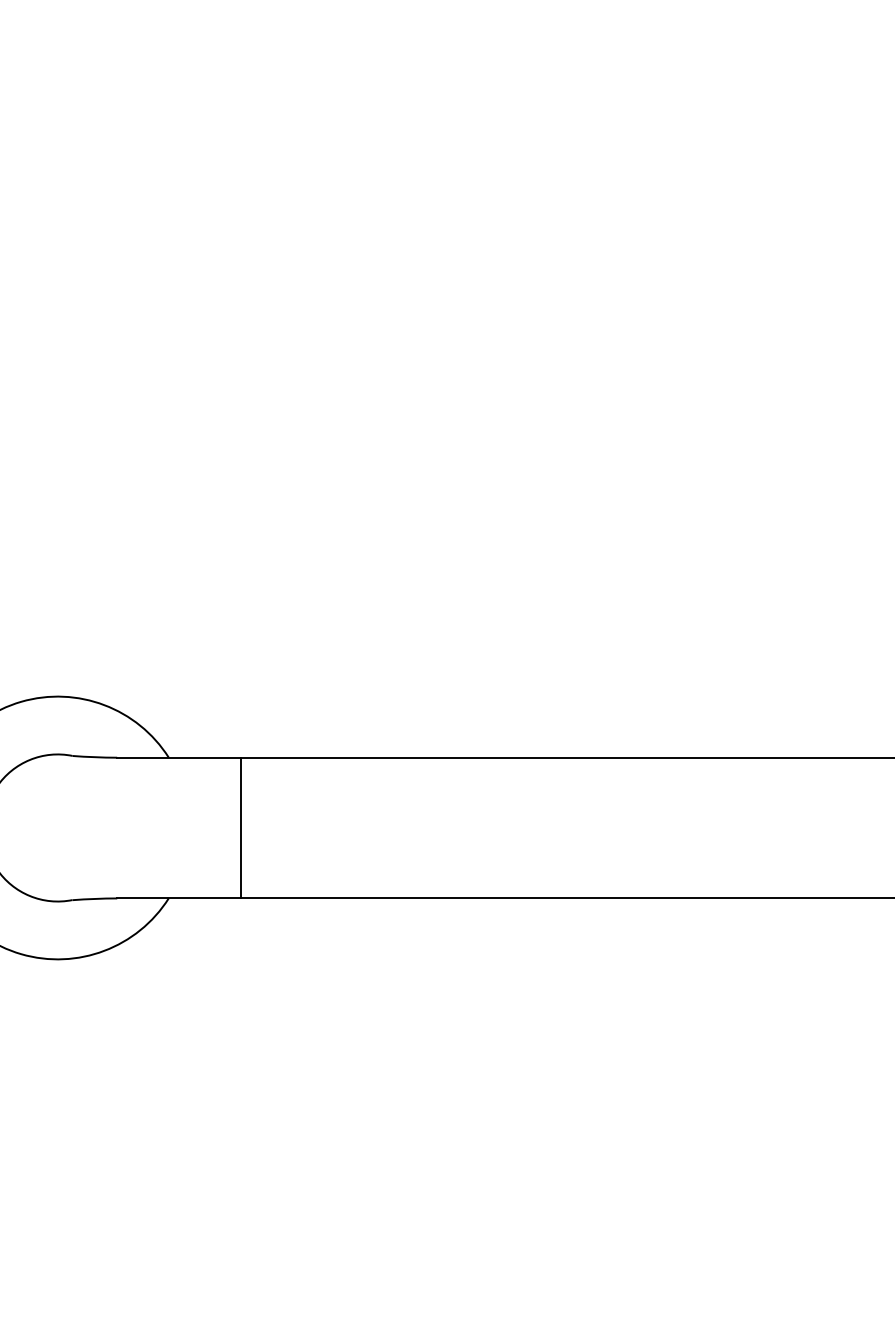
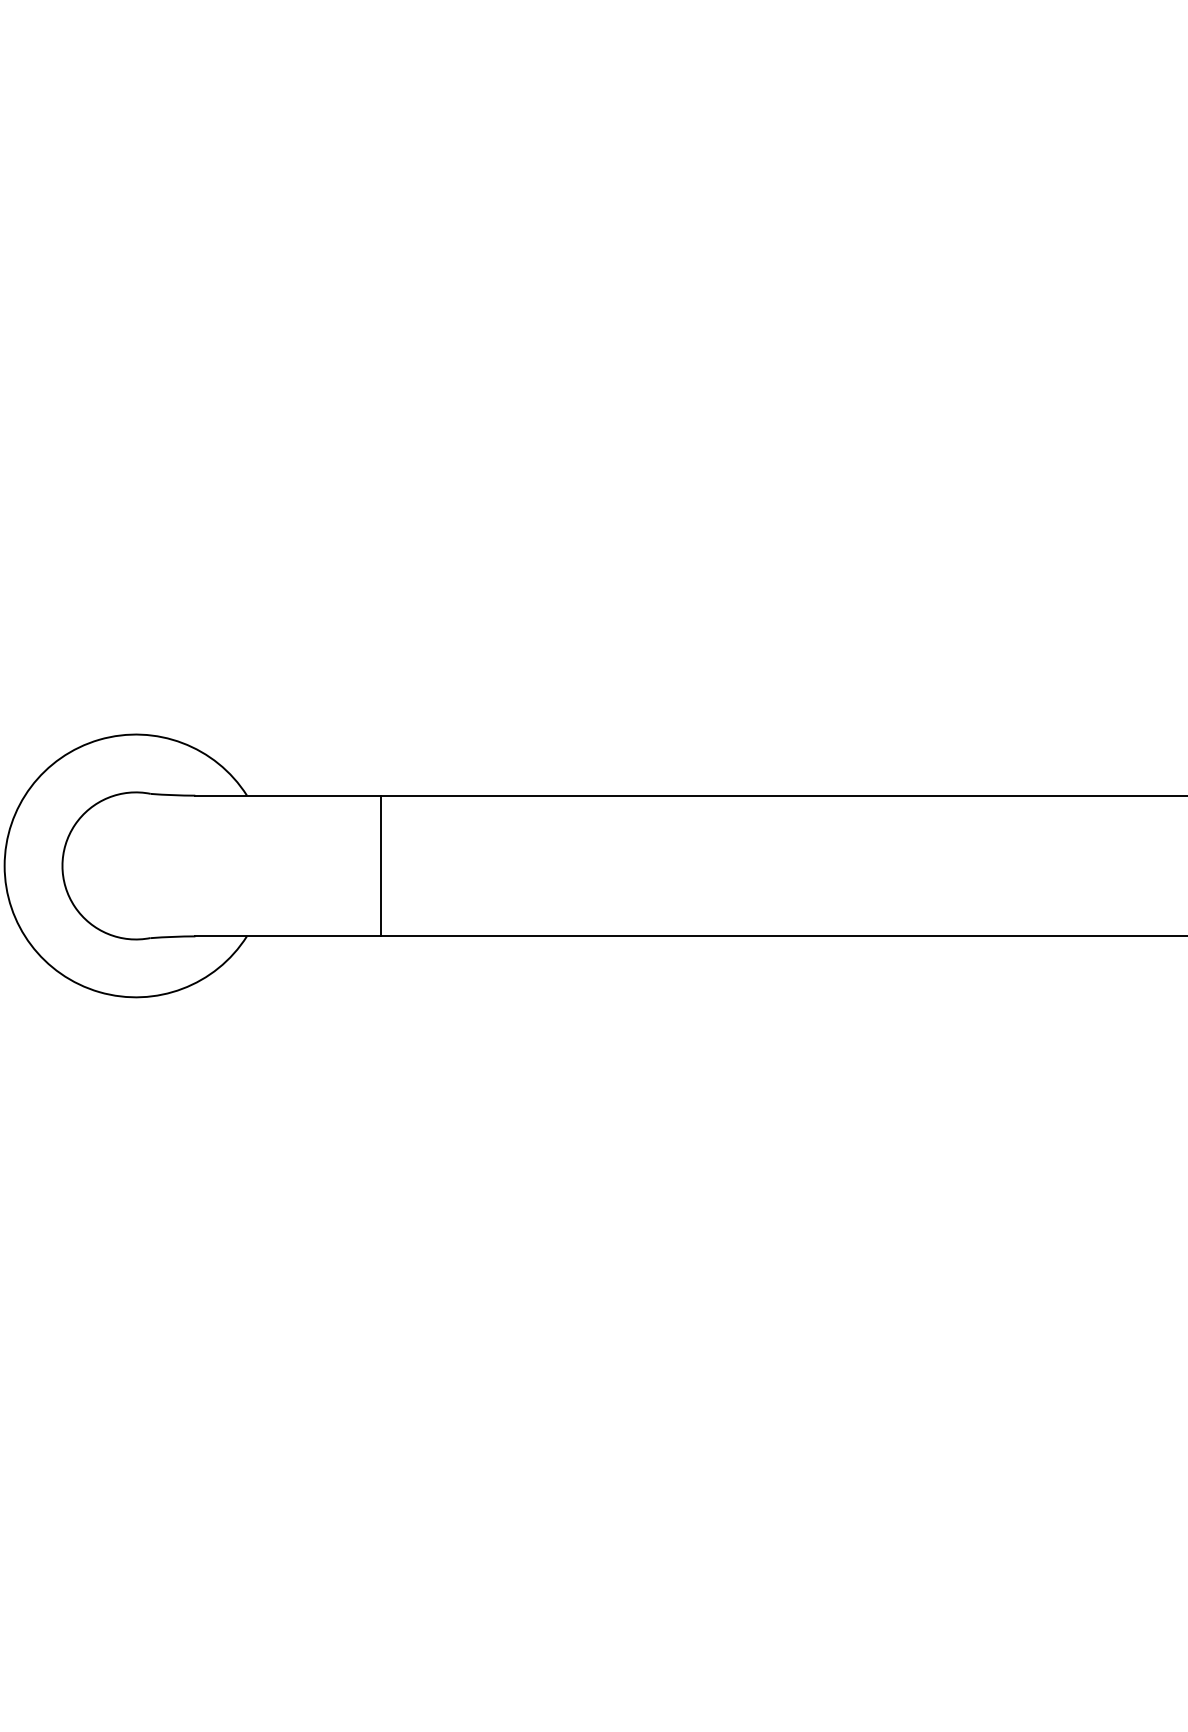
line: (240, 827) -> (380, 865), moved

